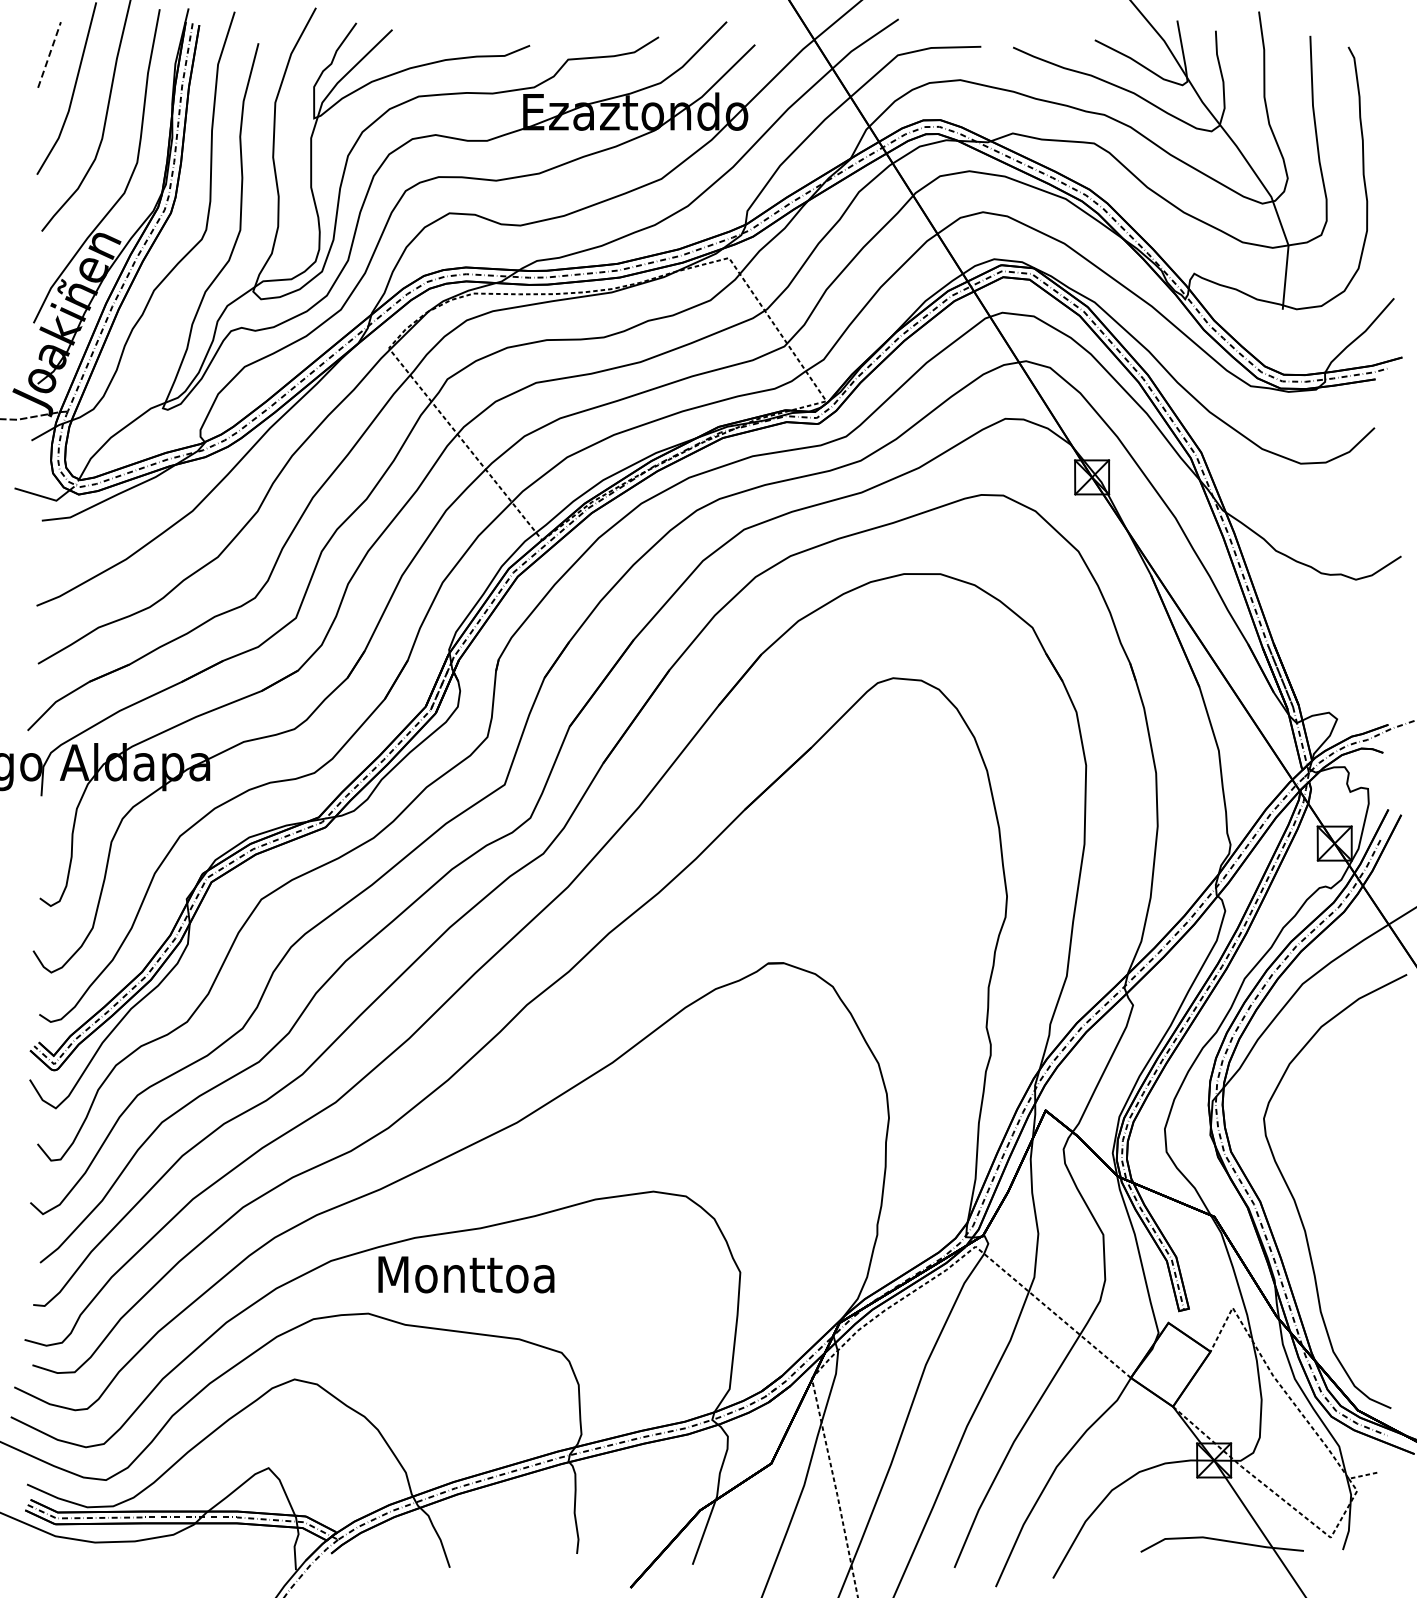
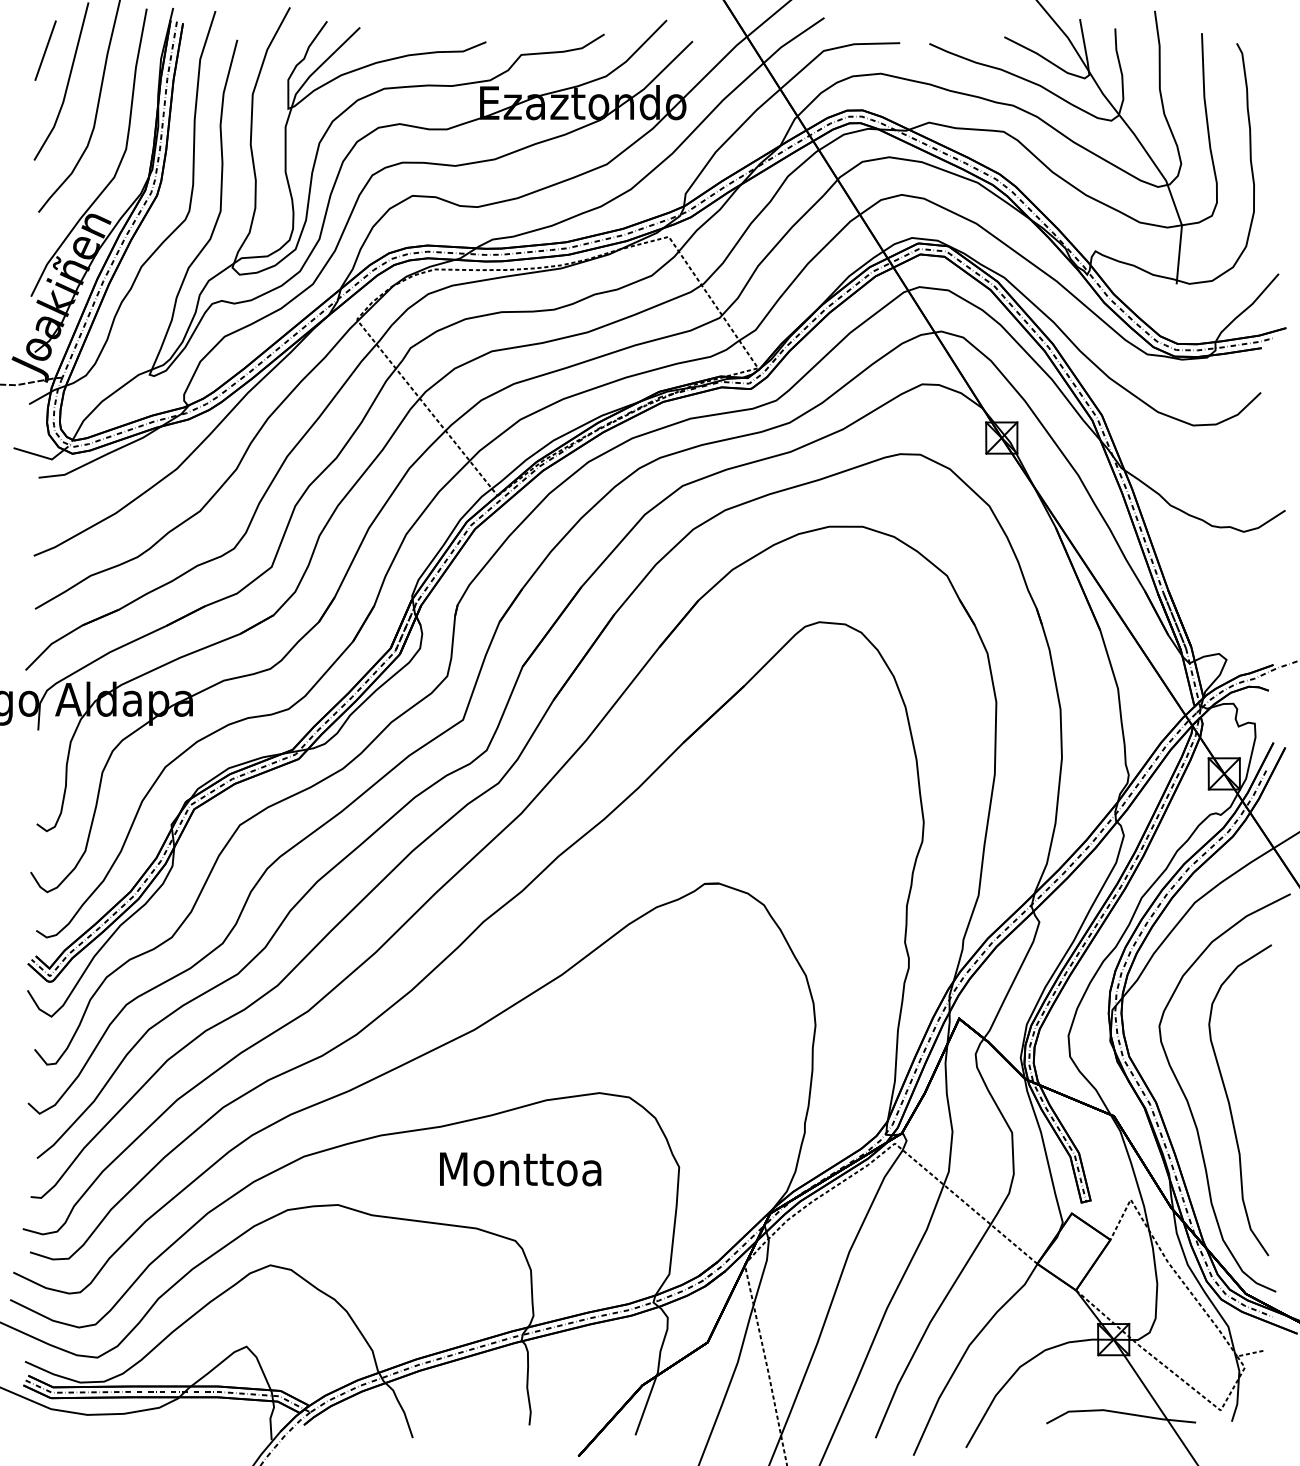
line: (49, 55) -> (45, 51), dashed -> solid
curve: (1340, 1200) -> (1229, 1101), added
text: (466, 1274) -> (520, 1169), moved

